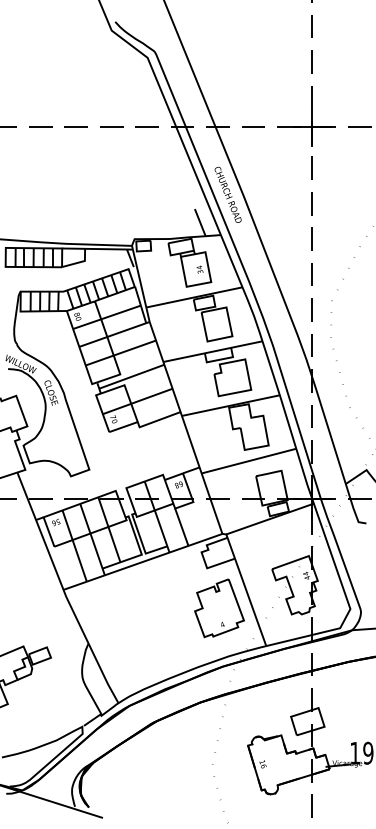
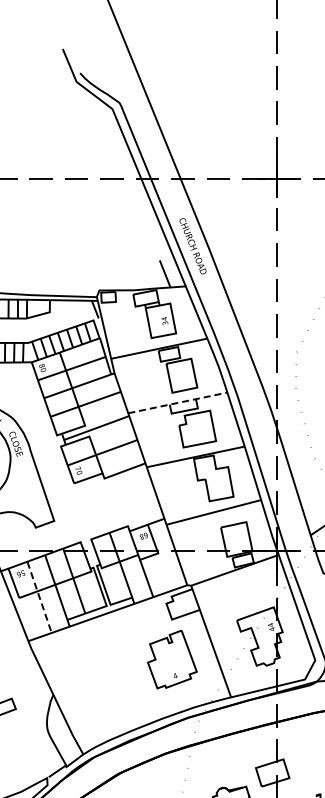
line: (212, 351) -> (177, 402), solid -> dashed
line: (74, 546) -> (39, 597), solid -> dashed
part: (219, 608) -> (172, 659), moved

